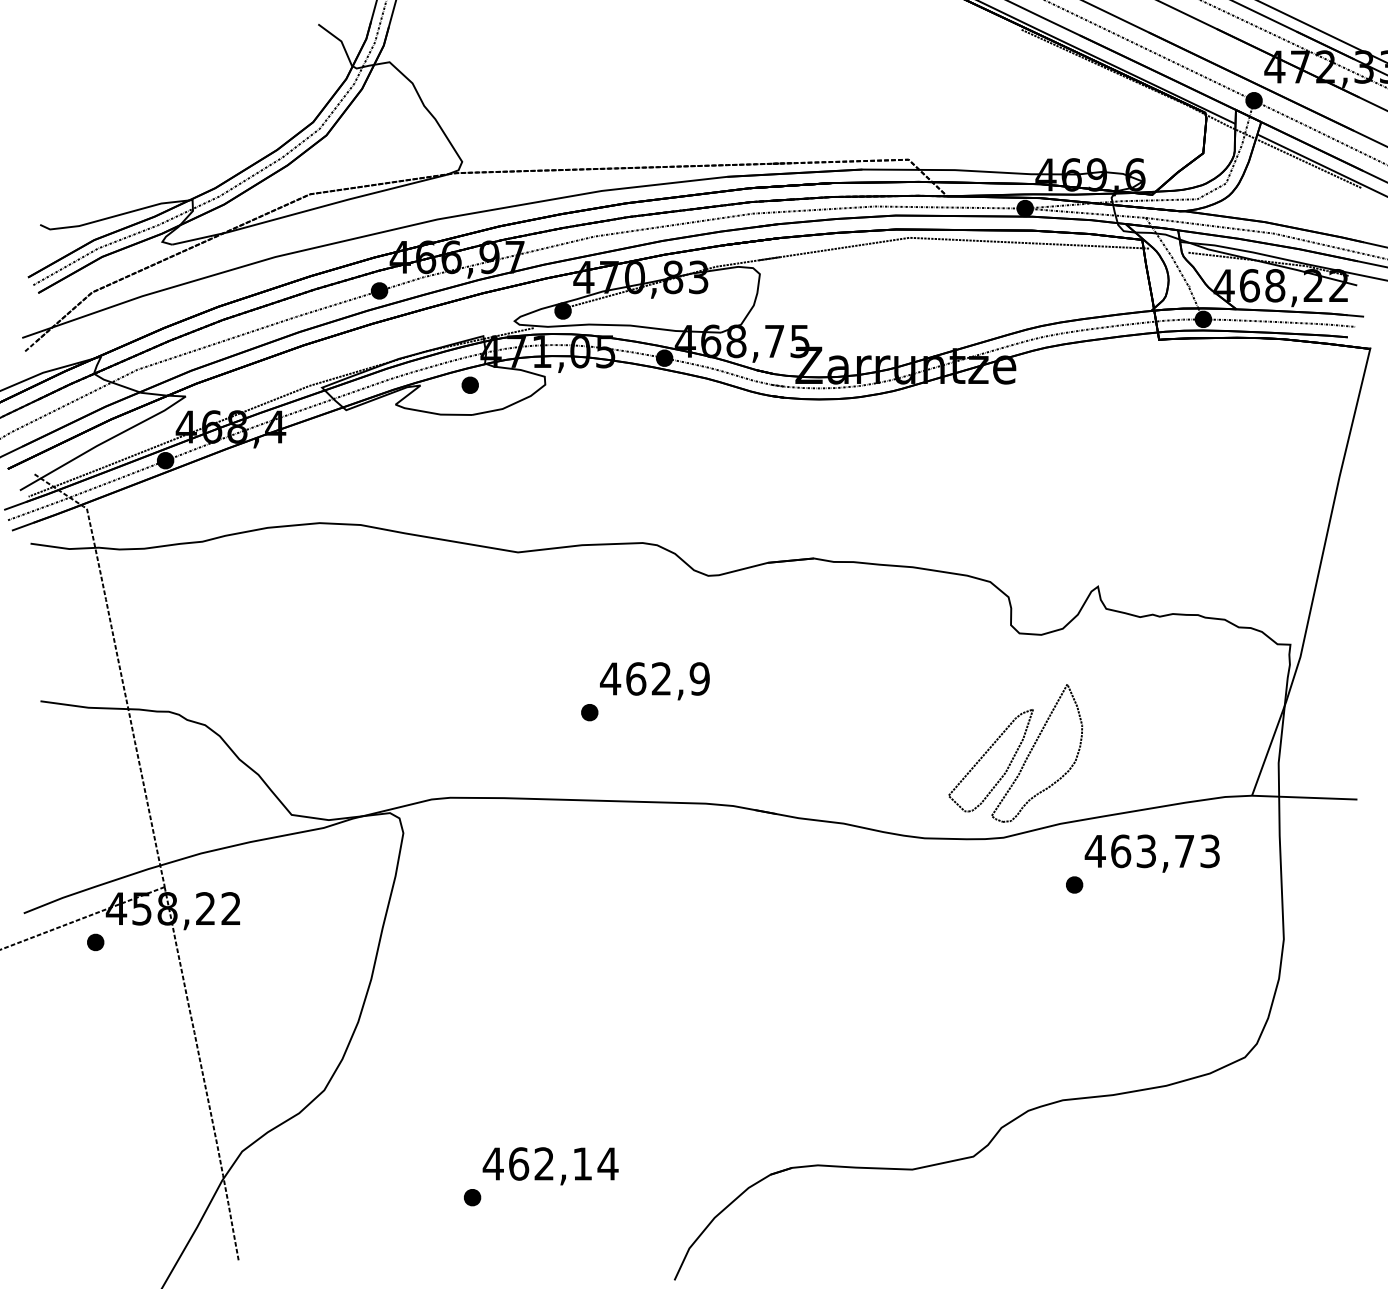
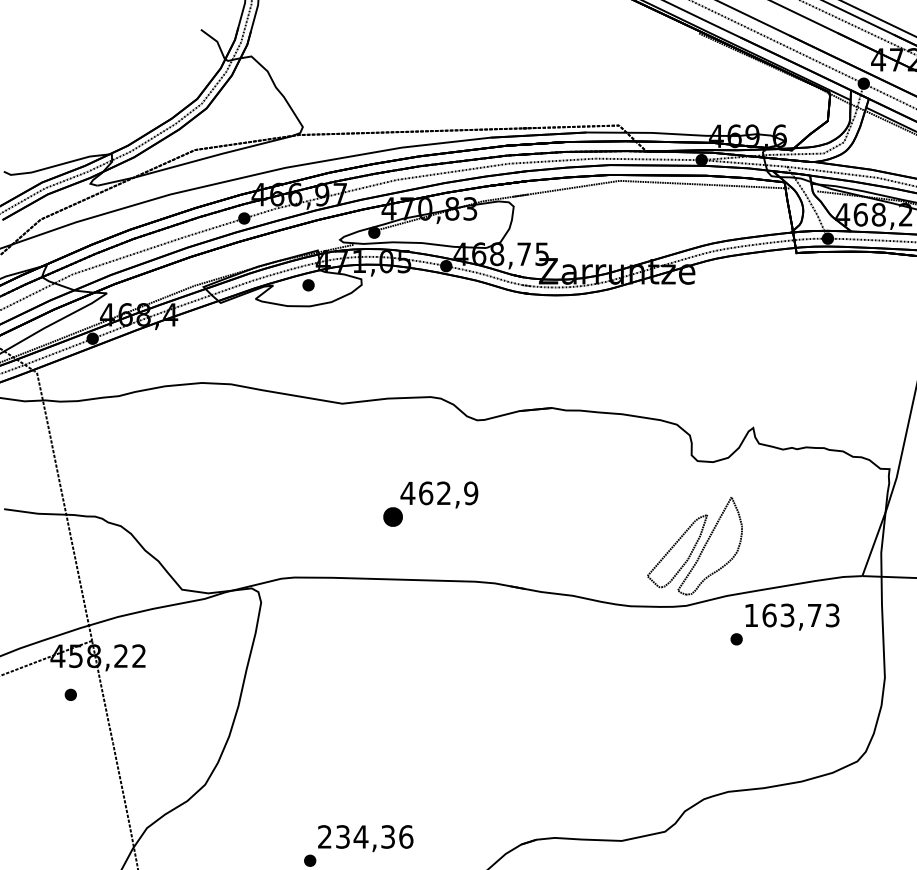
part: (589, 712) -> (393, 517), size x1.6
text: (1094, 851) -> (750, 615), 463,73 -> 163,73
part: (95, 942) -> (70, 694), moved
text: (550, 1163) -> (365, 836), 462,14 -> 234,36

